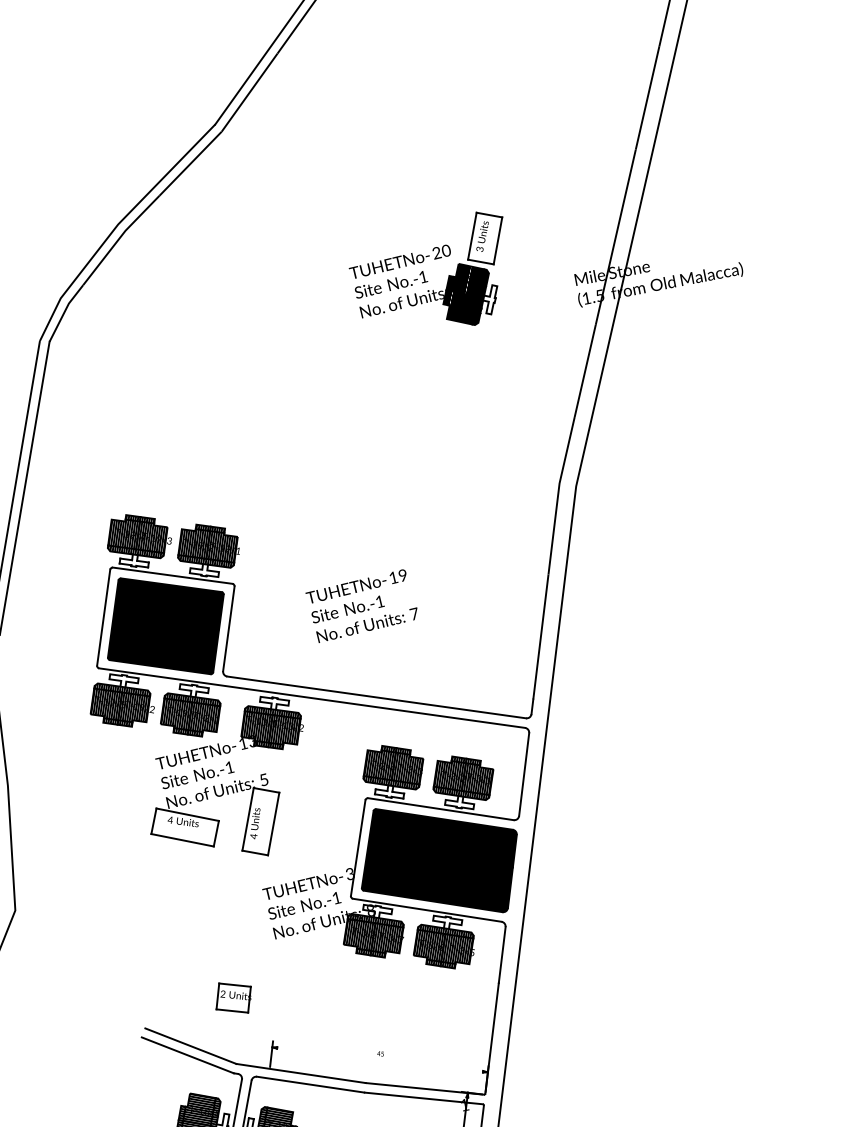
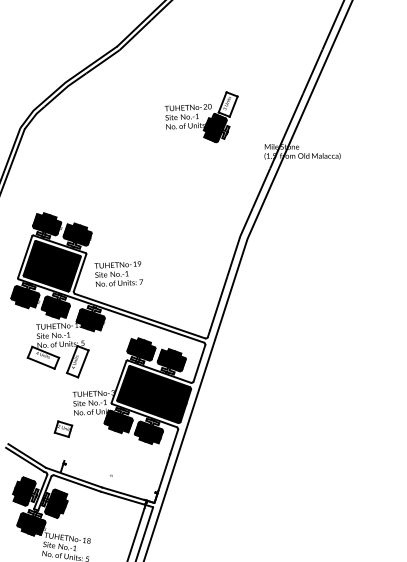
part: (432, 277) -> (201, 117), moved
text: (361, 604) -> (118, 273), moved
part: (233, 996) -> (63, 428), moved

